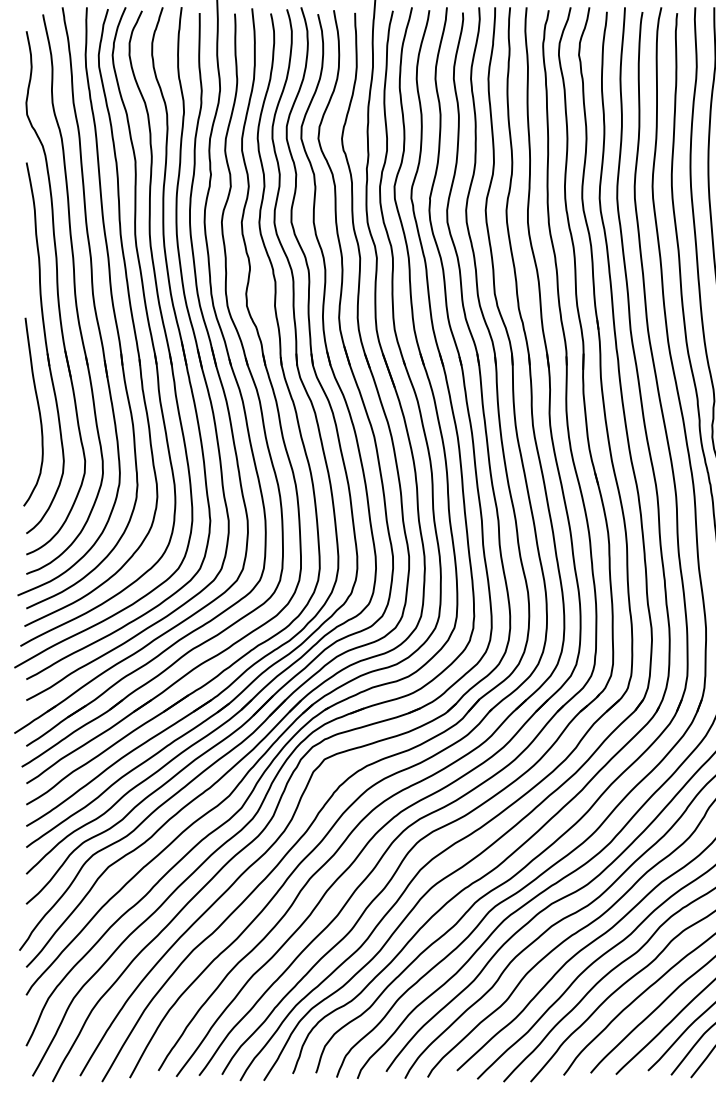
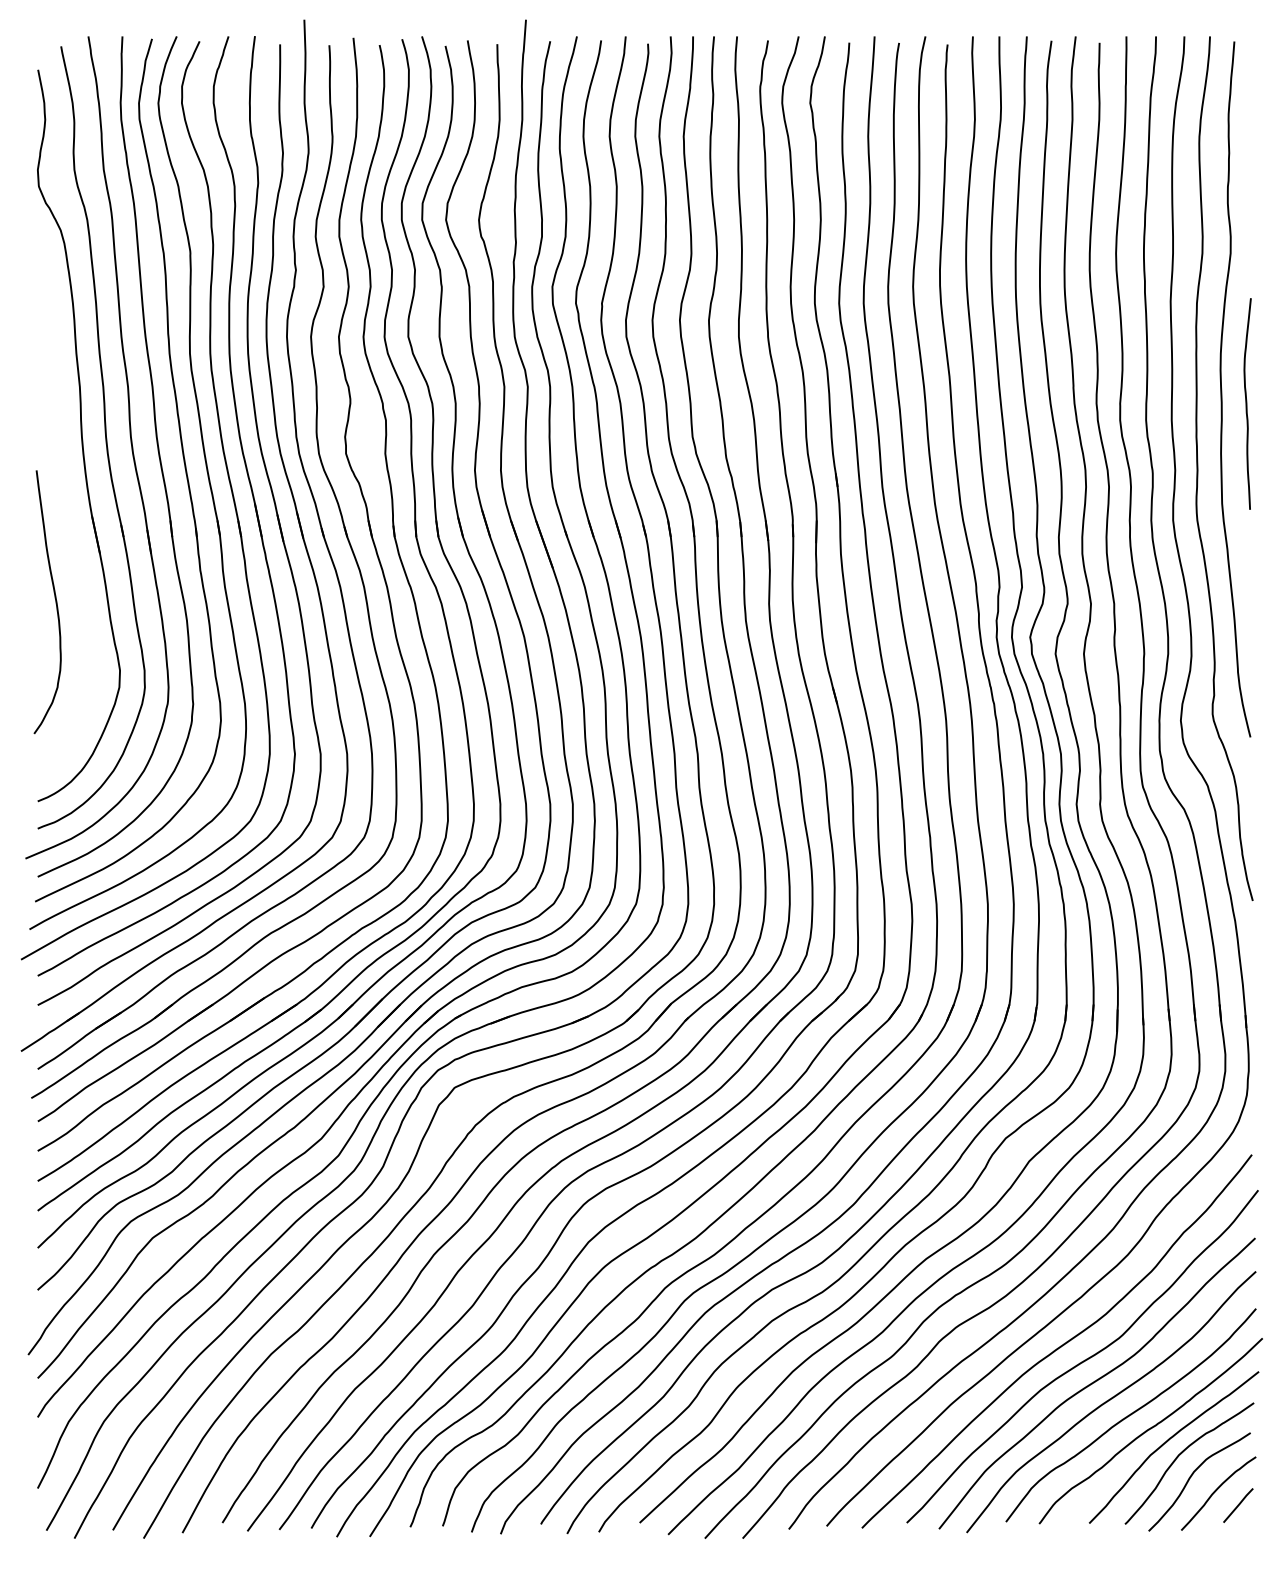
part: (45, 347) -> (64, 512), removed

